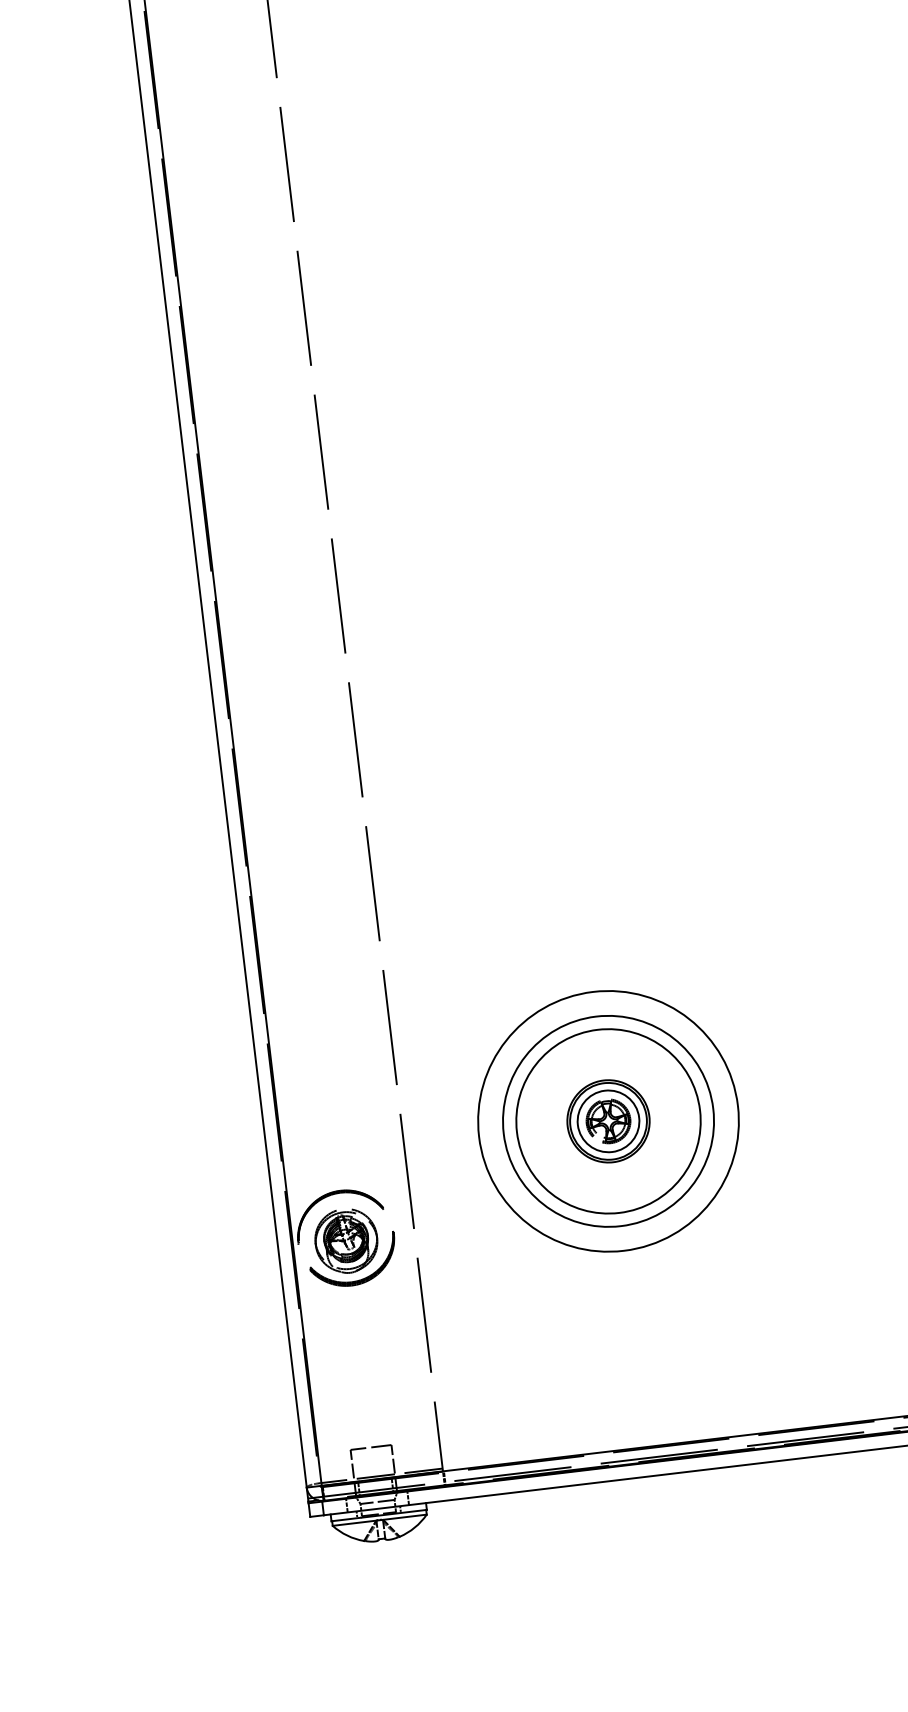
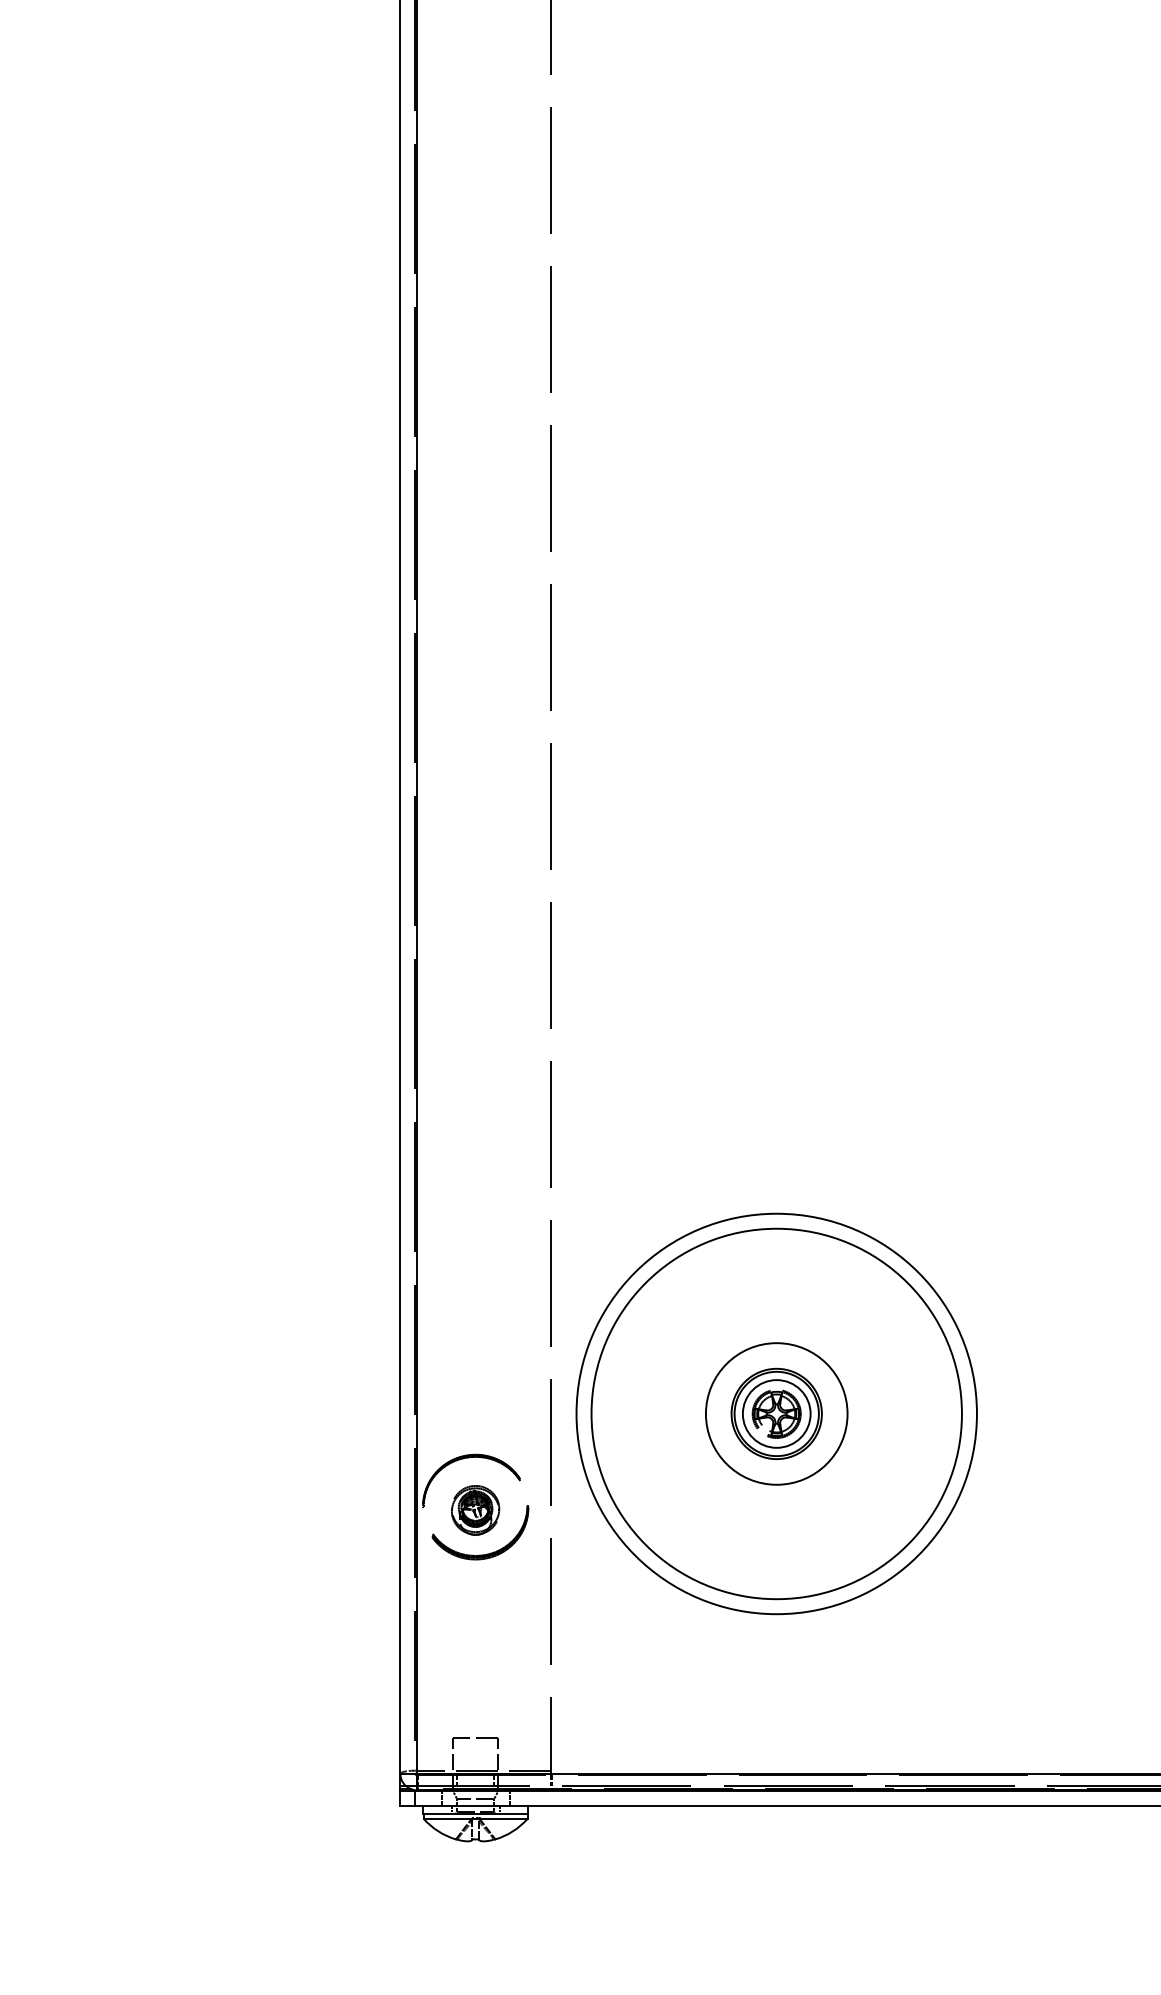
circle: (608, 1120) -> (776, 1413), size x0.7
circle: (608, 1120) -> (776, 1413), size x1.4
circle: (608, 1120) -> (776, 1413), size x1.6
part: (346, 1241) -> (475, 1510), size x0.7

